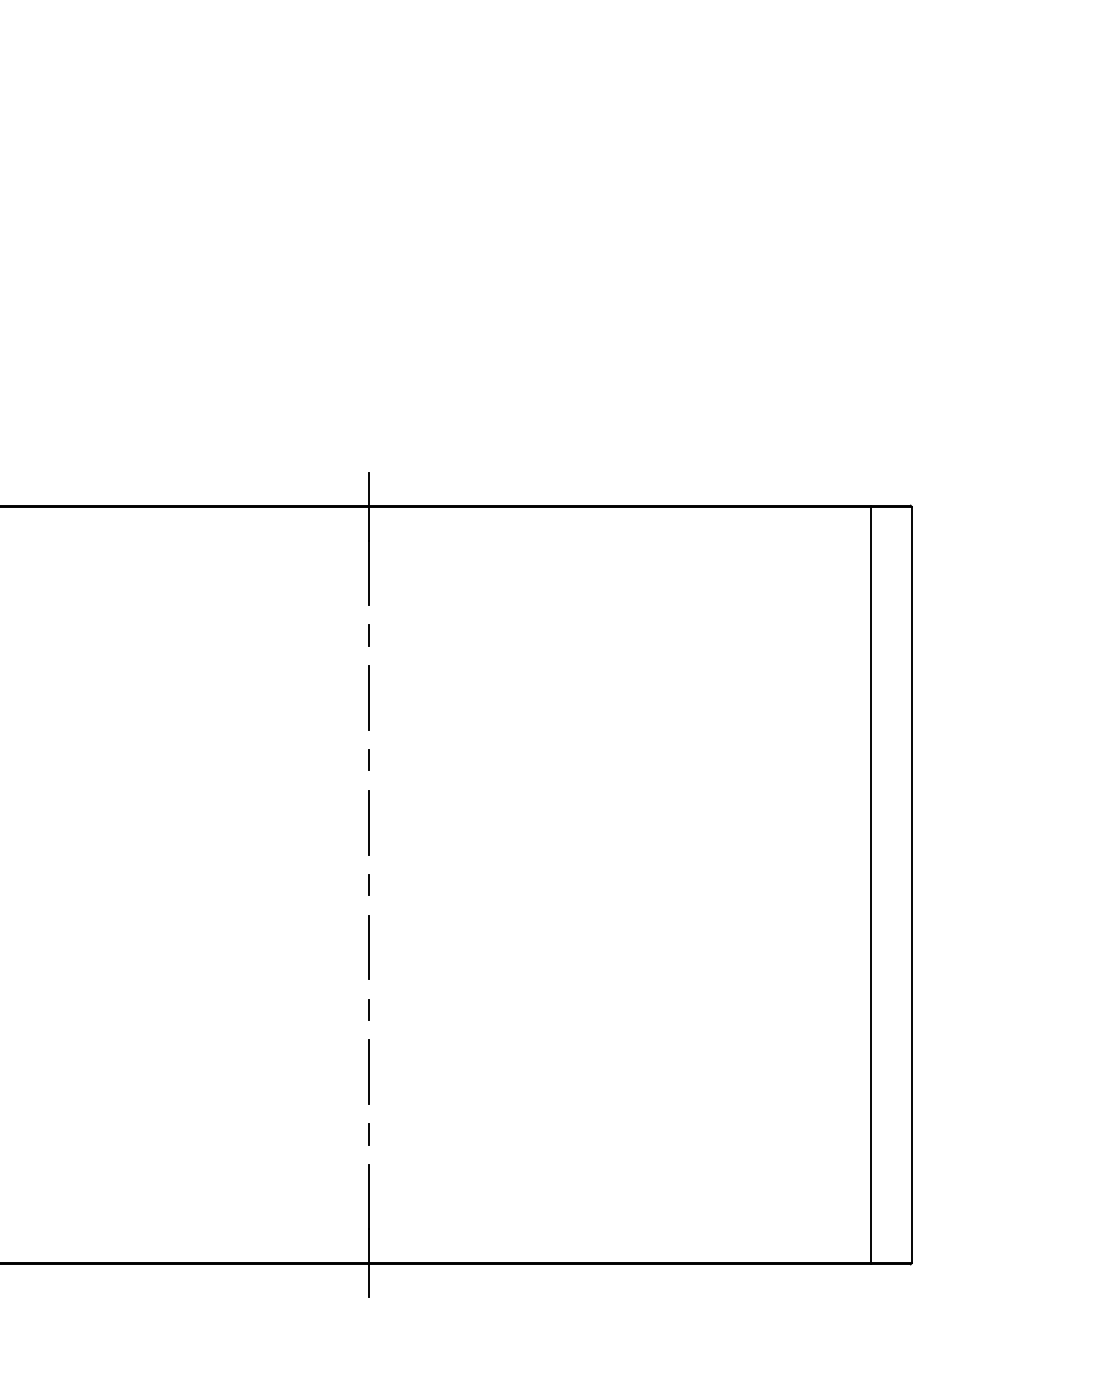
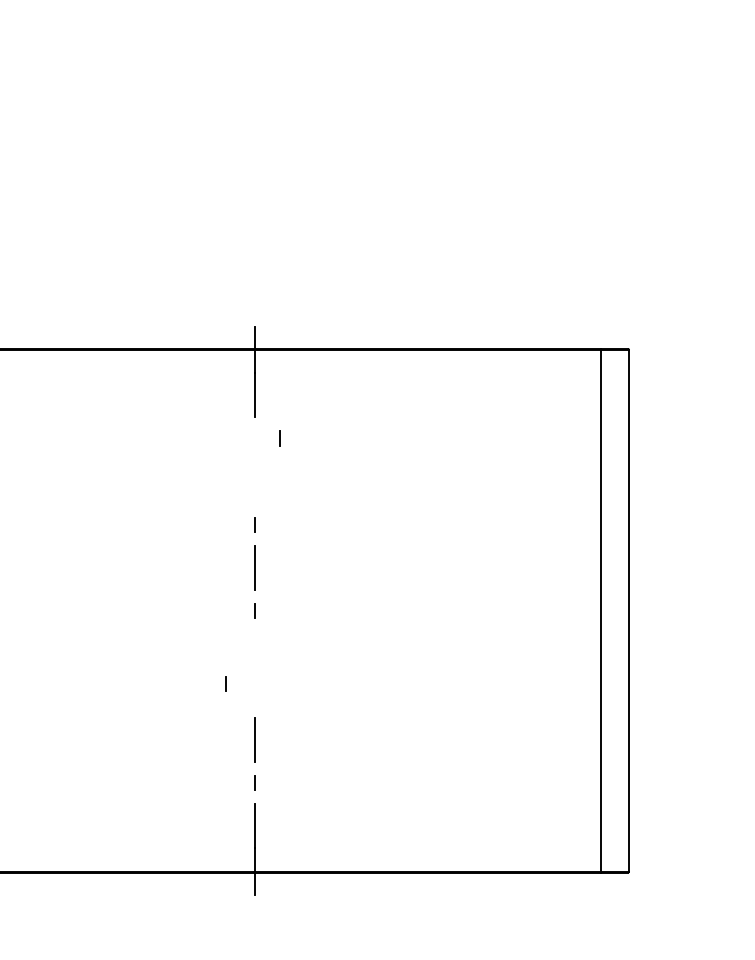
line: (368, 635) -> (279, 438), moved
line: (370, 697) -> (255, 481), removed
line: (370, 946) -> (255, 653), removed
line: (368, 1009) -> (225, 683), moved

